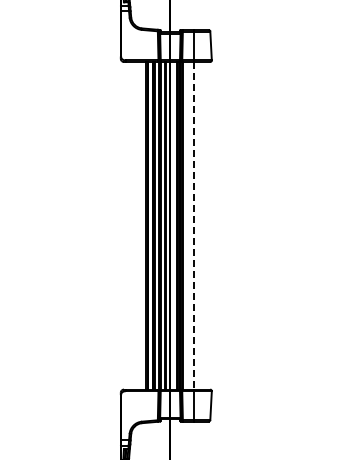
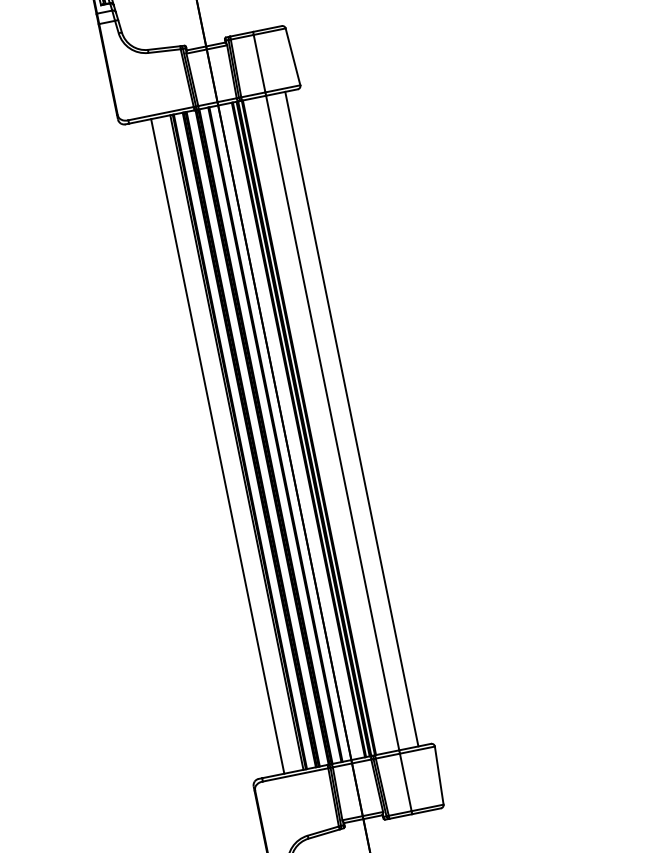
line: (136, 225) -> (217, 445), added
line: (194, 225) -> (332, 422), dashed -> solid
line: (203, 225) -> (350, 418), added

